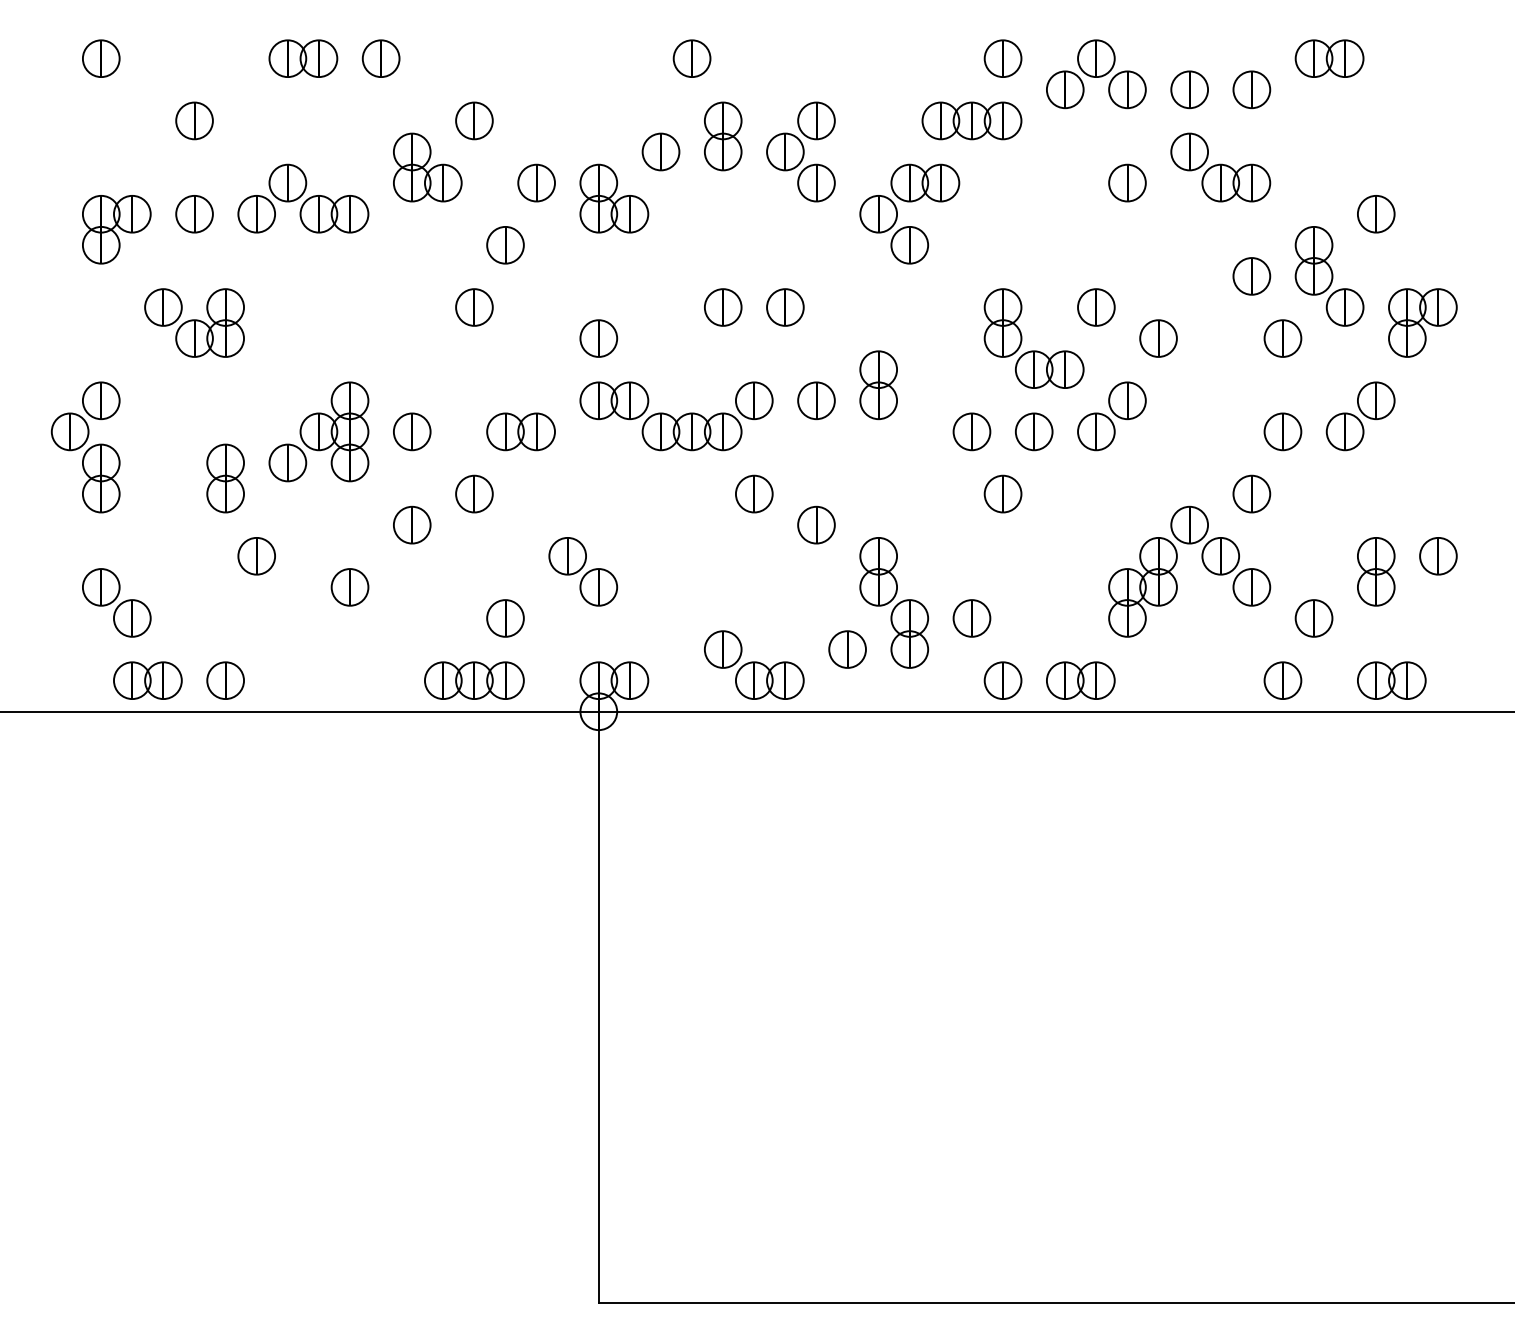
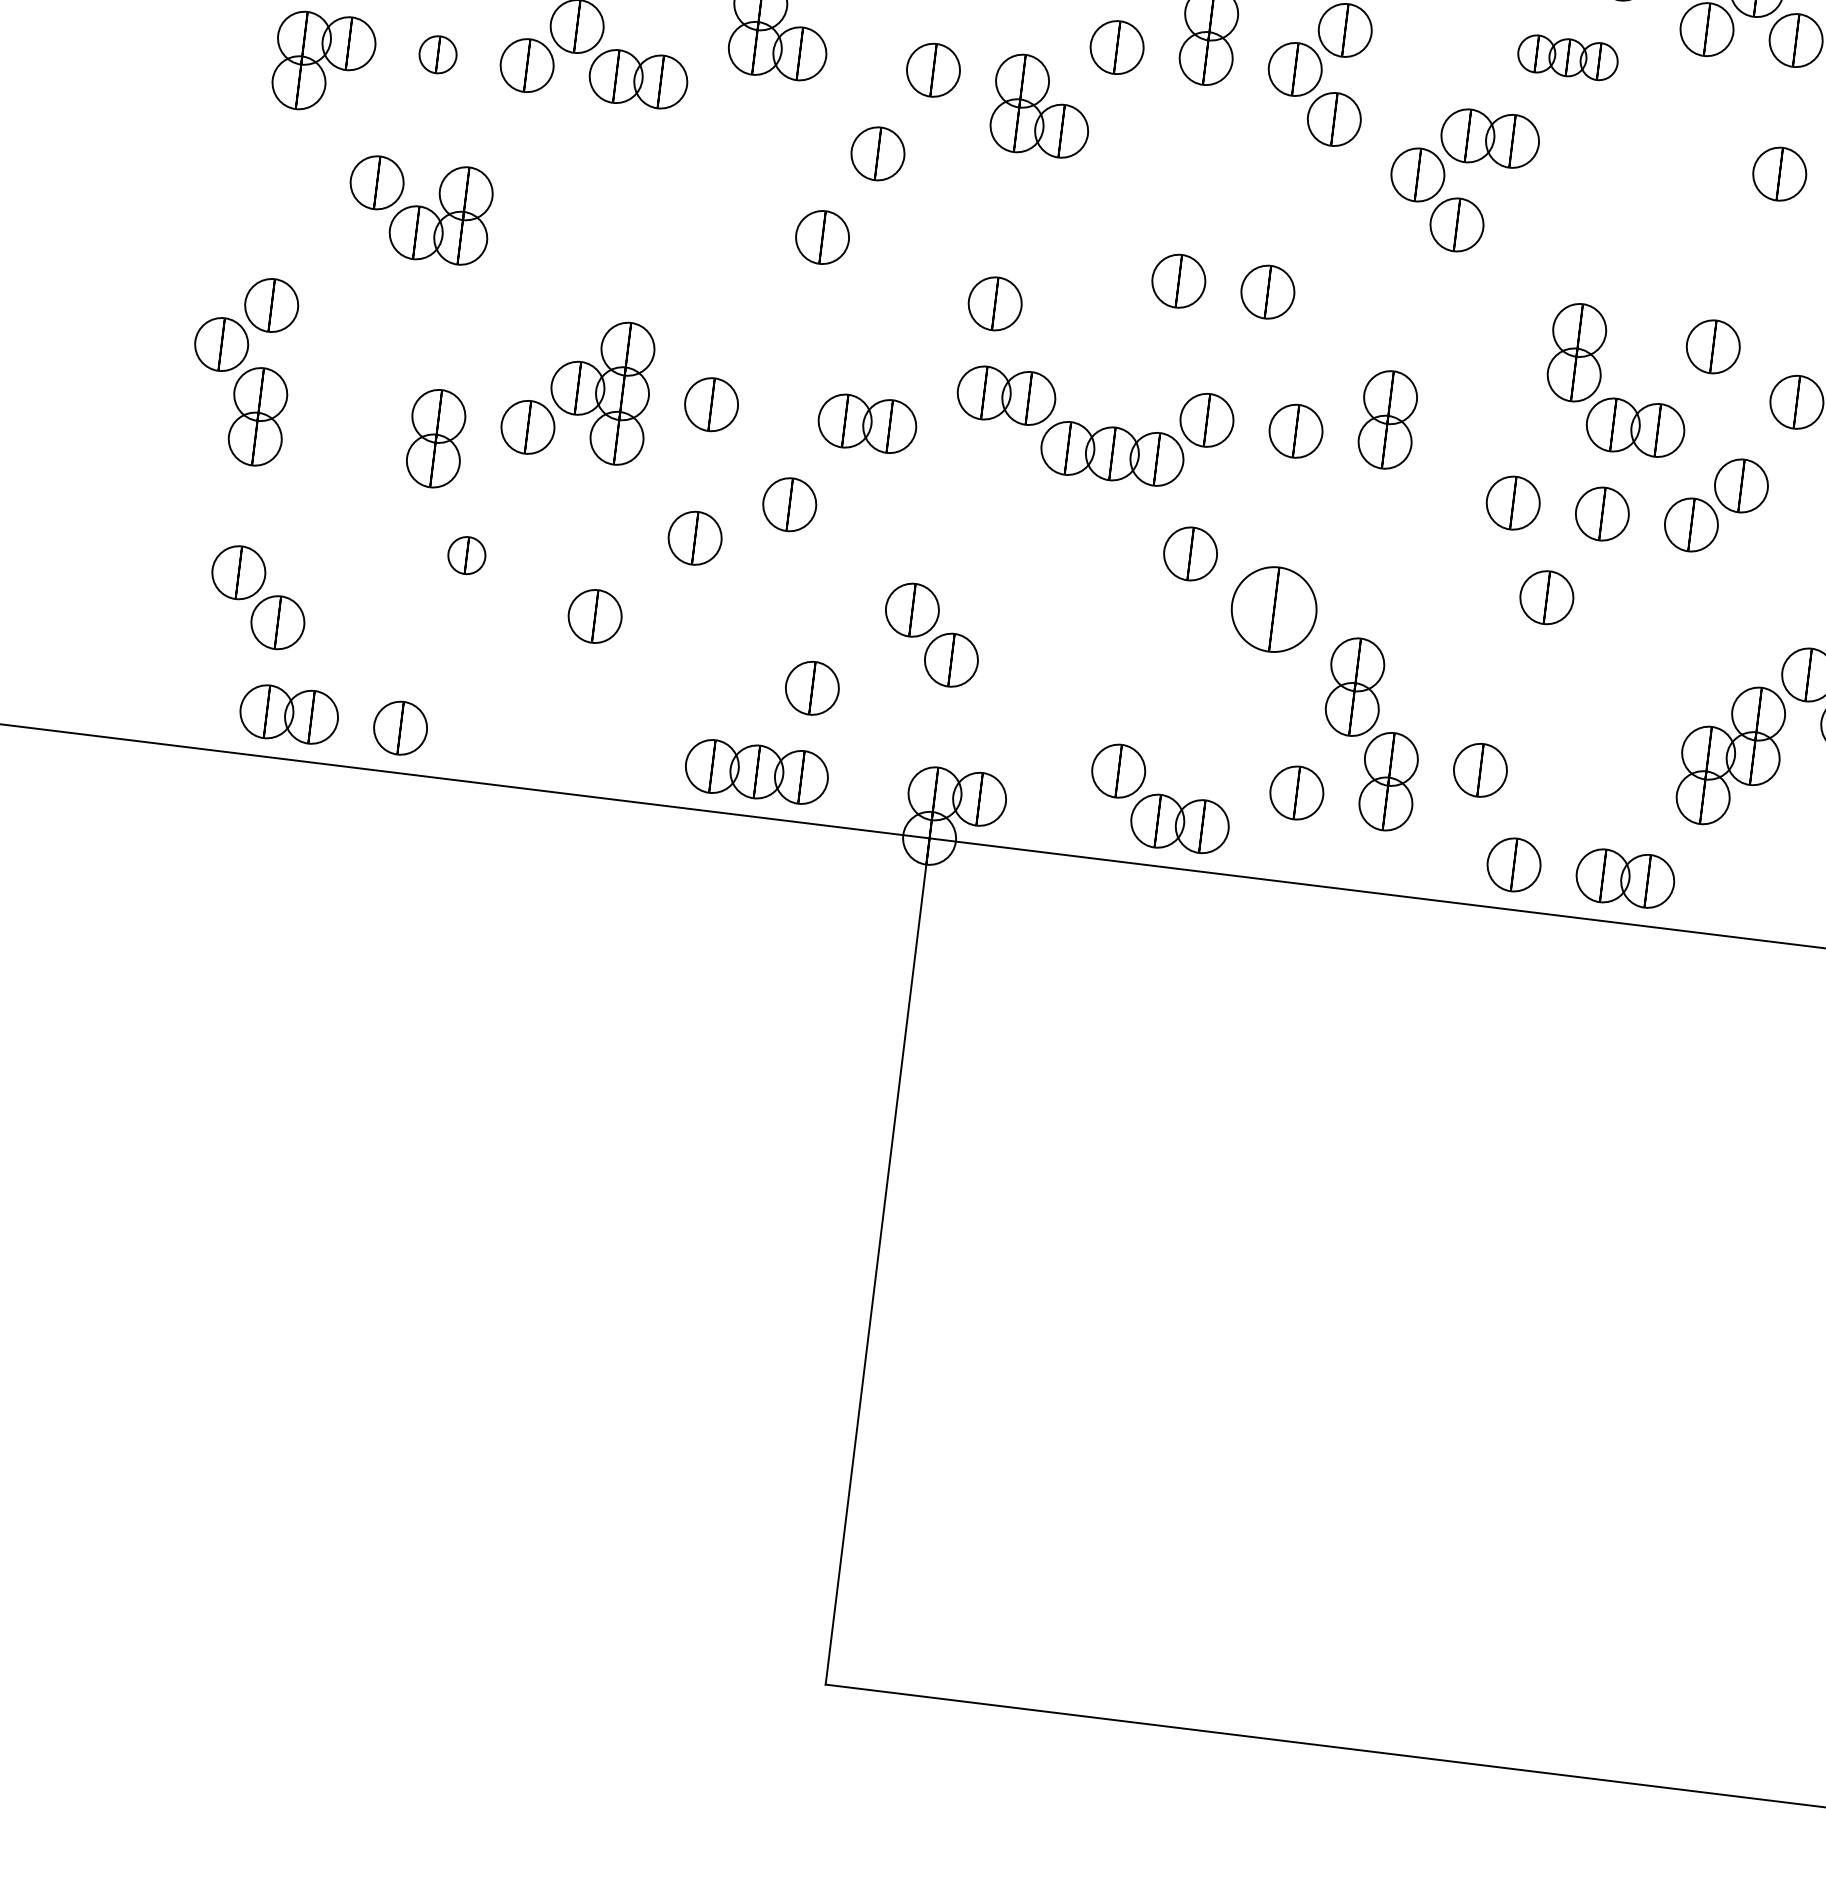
part: (971, 120) -> (1567, 57), size x0.7
part: (194, 214) -> (437, 55), size x0.7
part: (816, 524) -> (1274, 608), size x1.6
part: (256, 556) -> (466, 555), size x0.7

